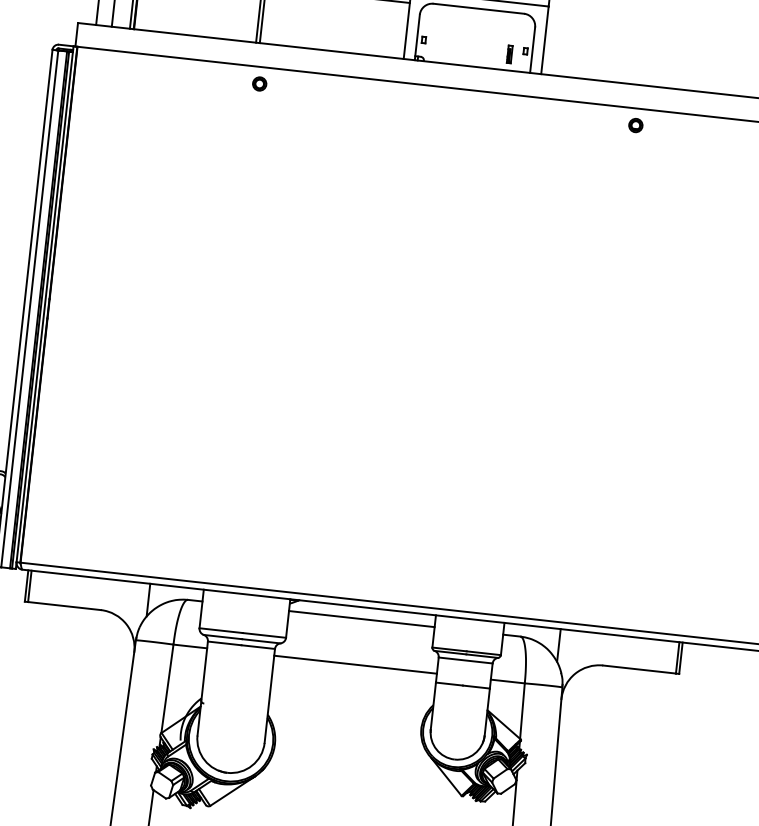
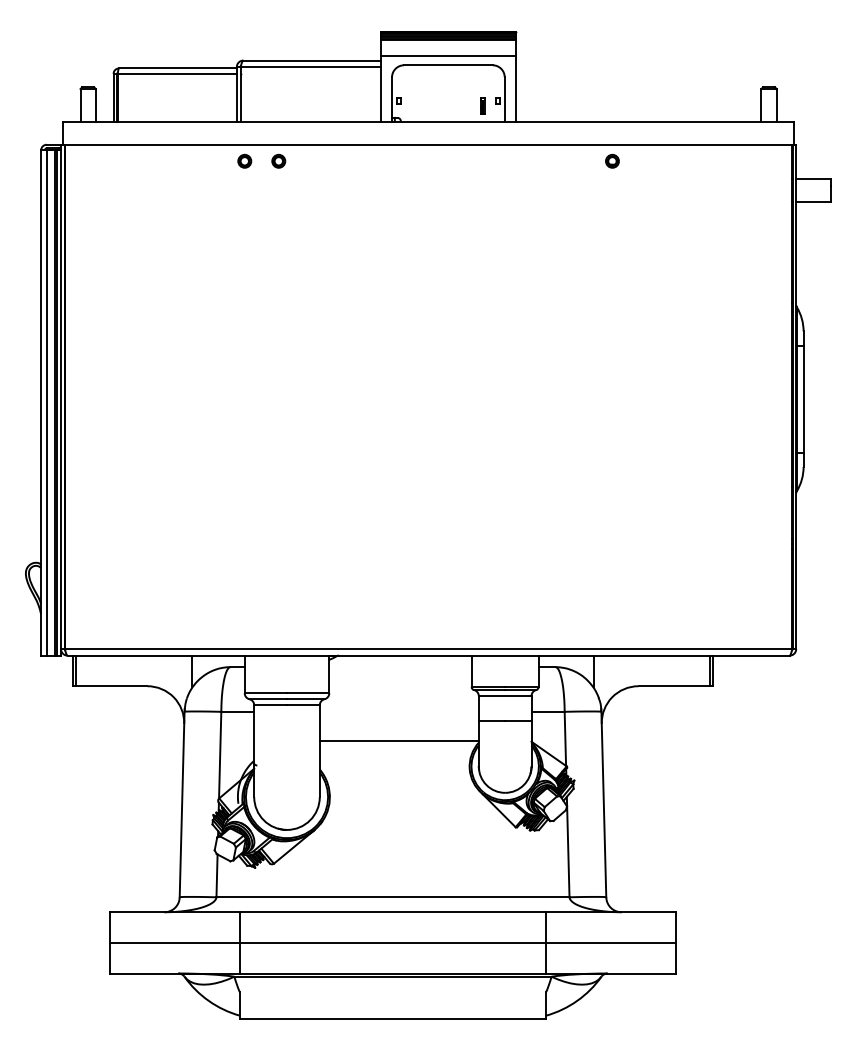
part: (294, 86) -> (278, 160), added
line: (361, 619) -> (400, 667), removed
line: (354, 664) -> (398, 740), moved

